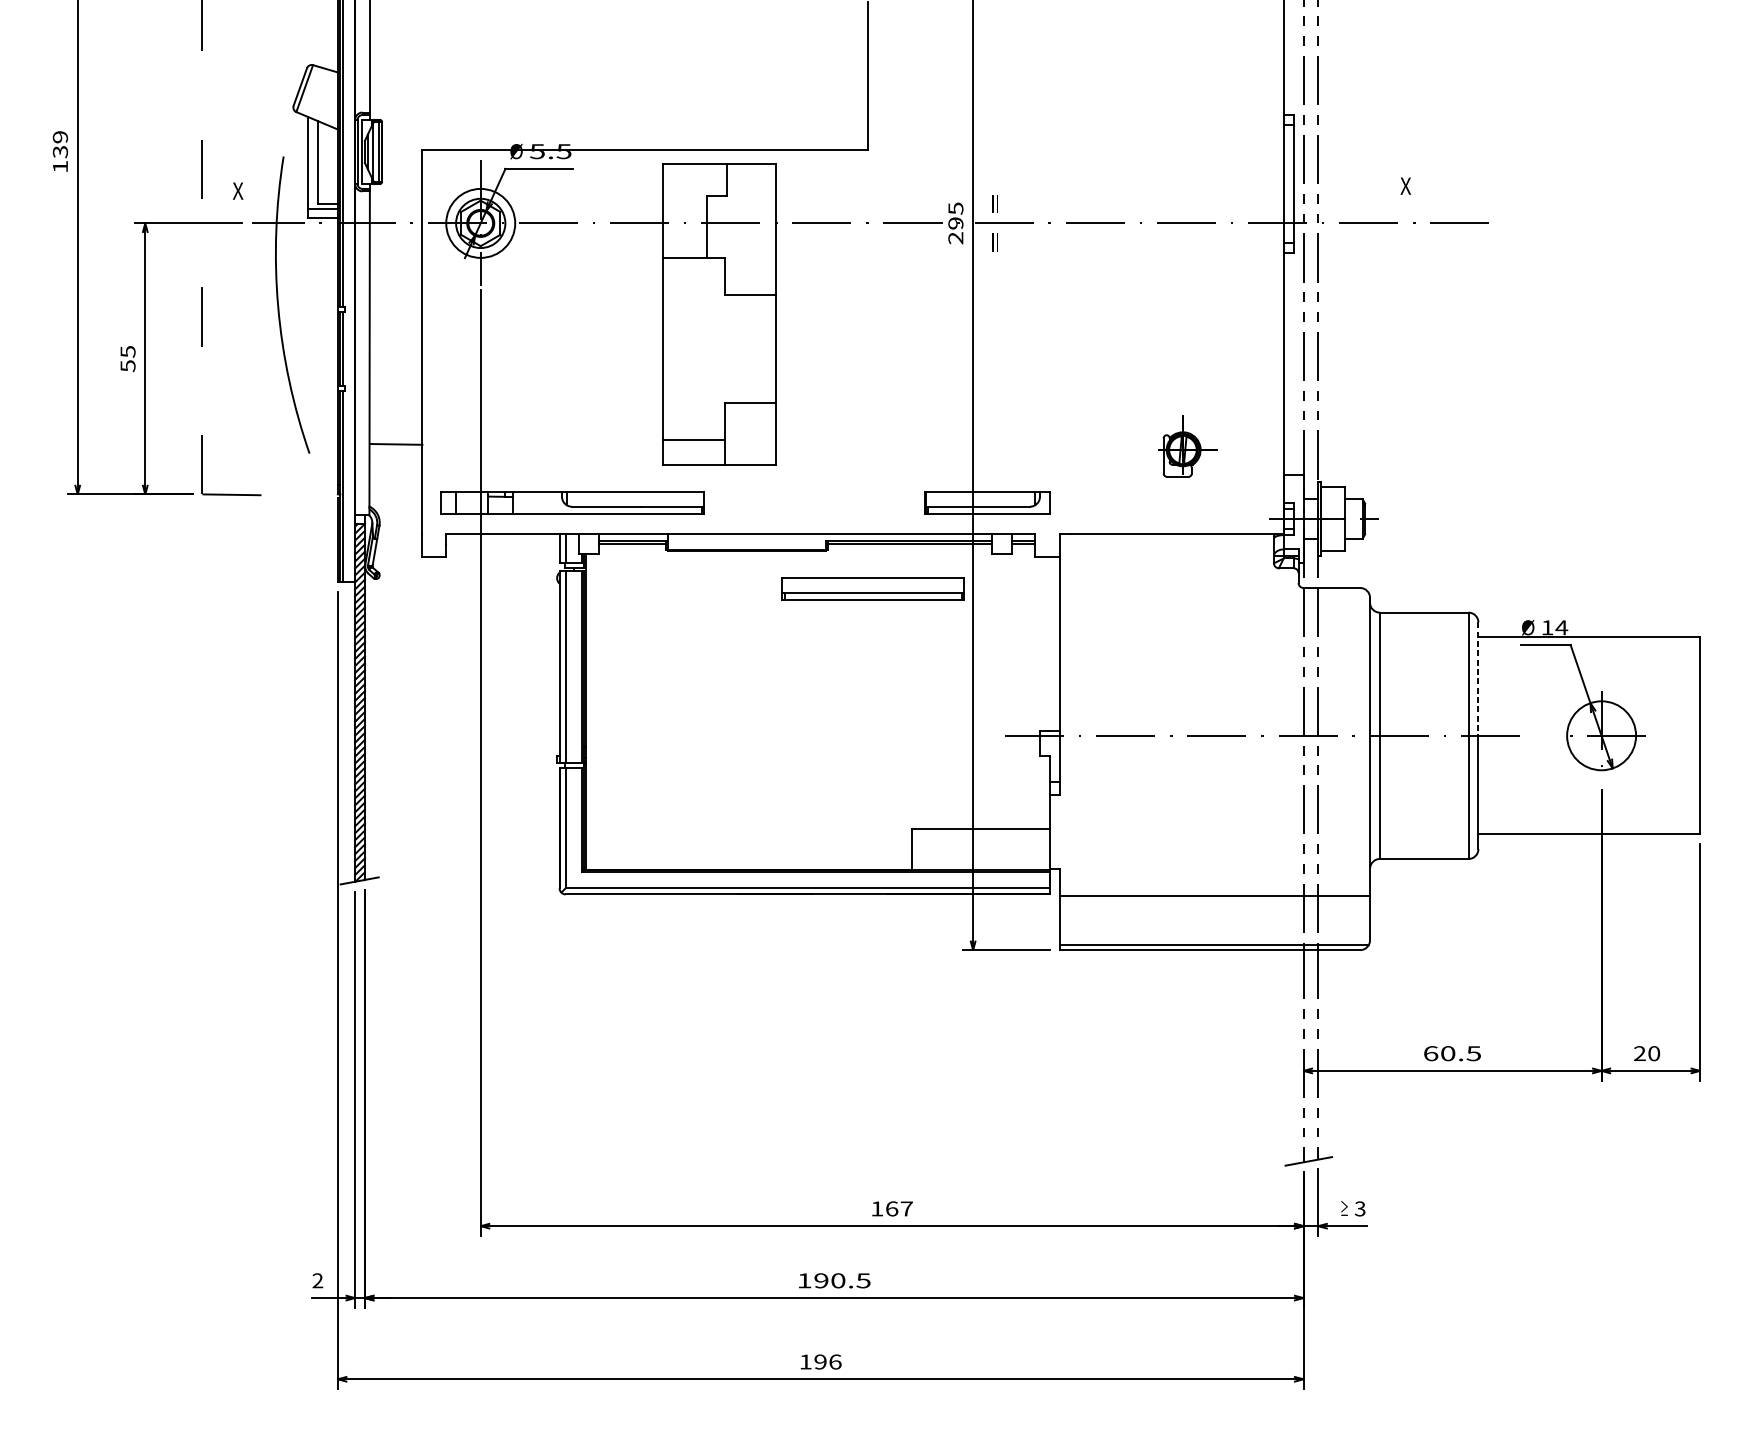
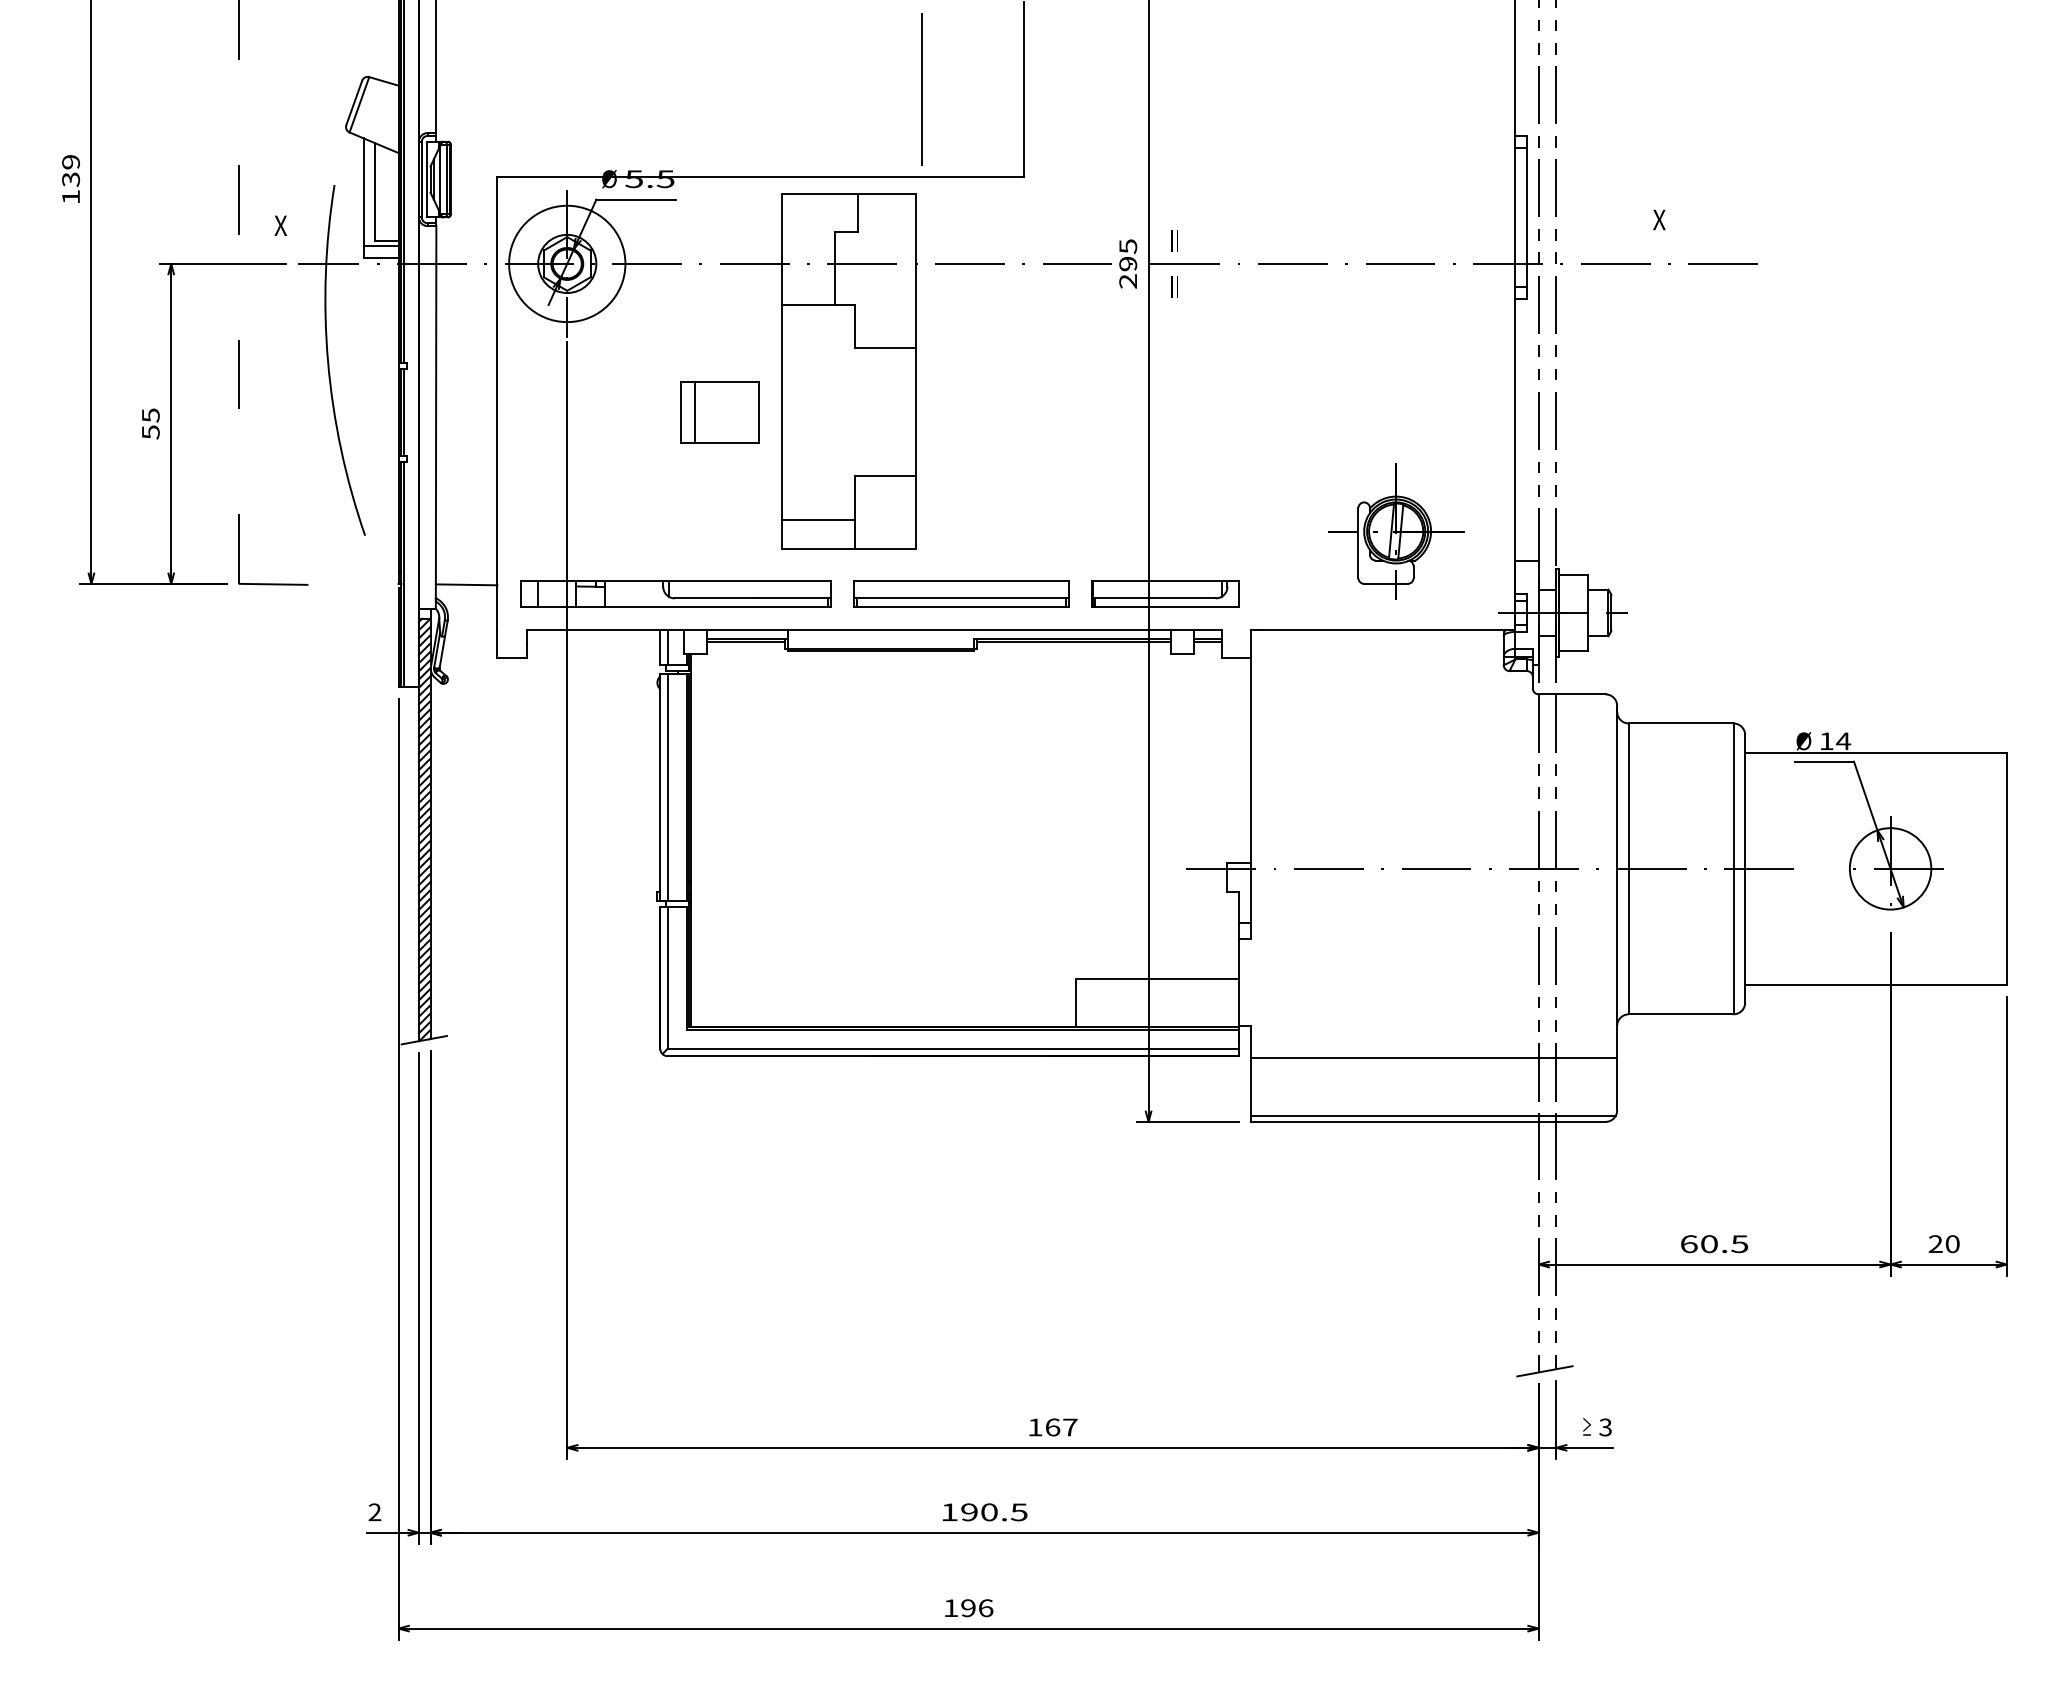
line: (781, 75) -> (922, 89), added
circle: (480, 223) -> (567, 263), size x1.43
part: (609, 349) -> (719, 412), added
line: (396, 444) -> (466, 584), moved
part: (1183, 450) -> (1396, 531), size x1.67
part: (873, 588) -> (961, 593), moved
line: (1478, 679) -> (1745, 802), dashed -> solid

